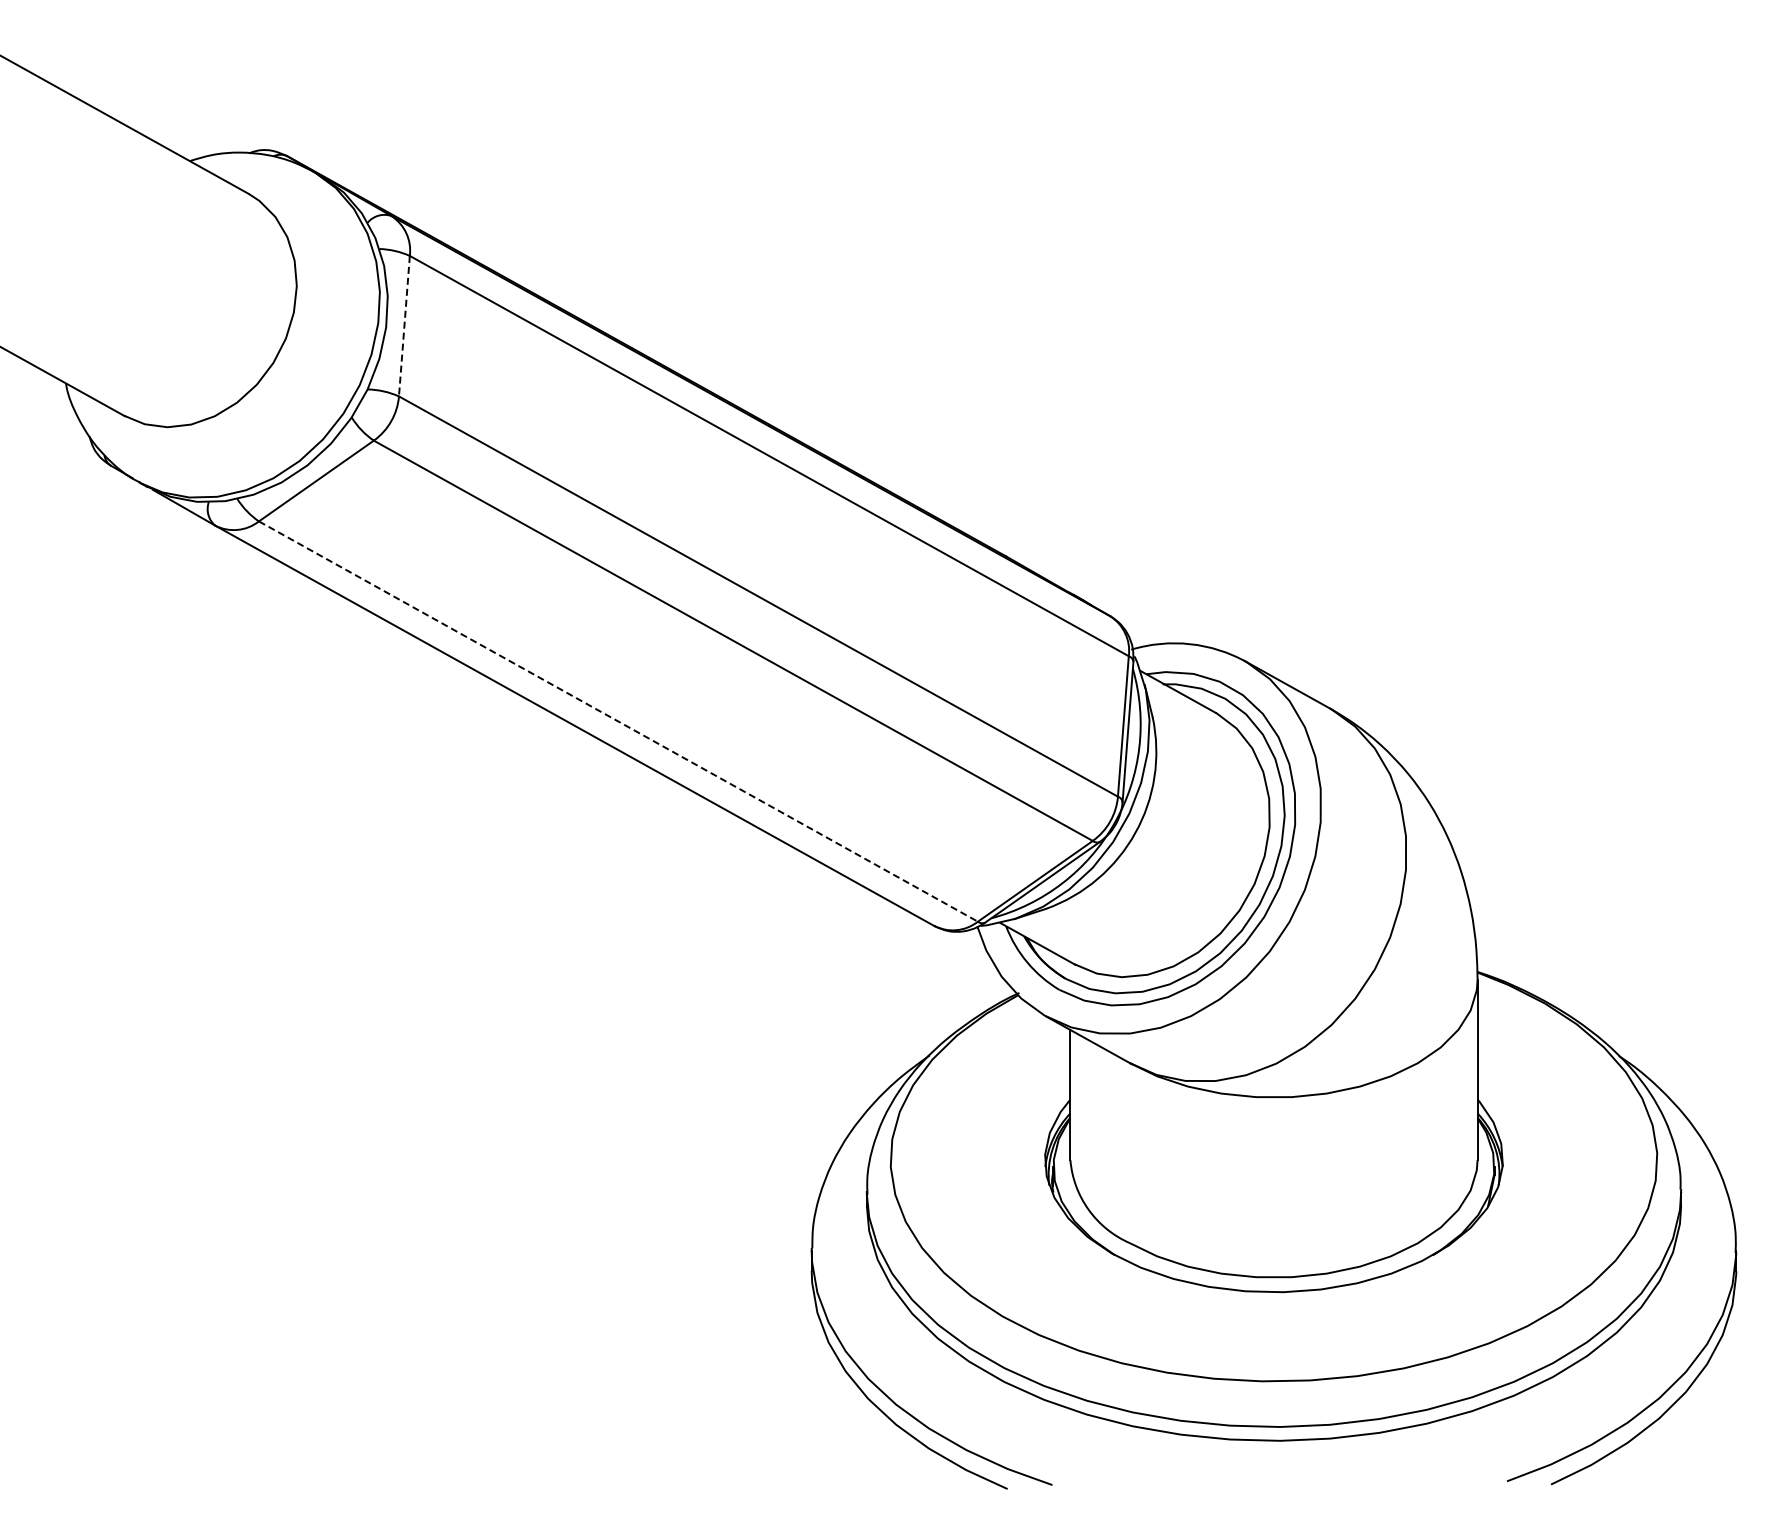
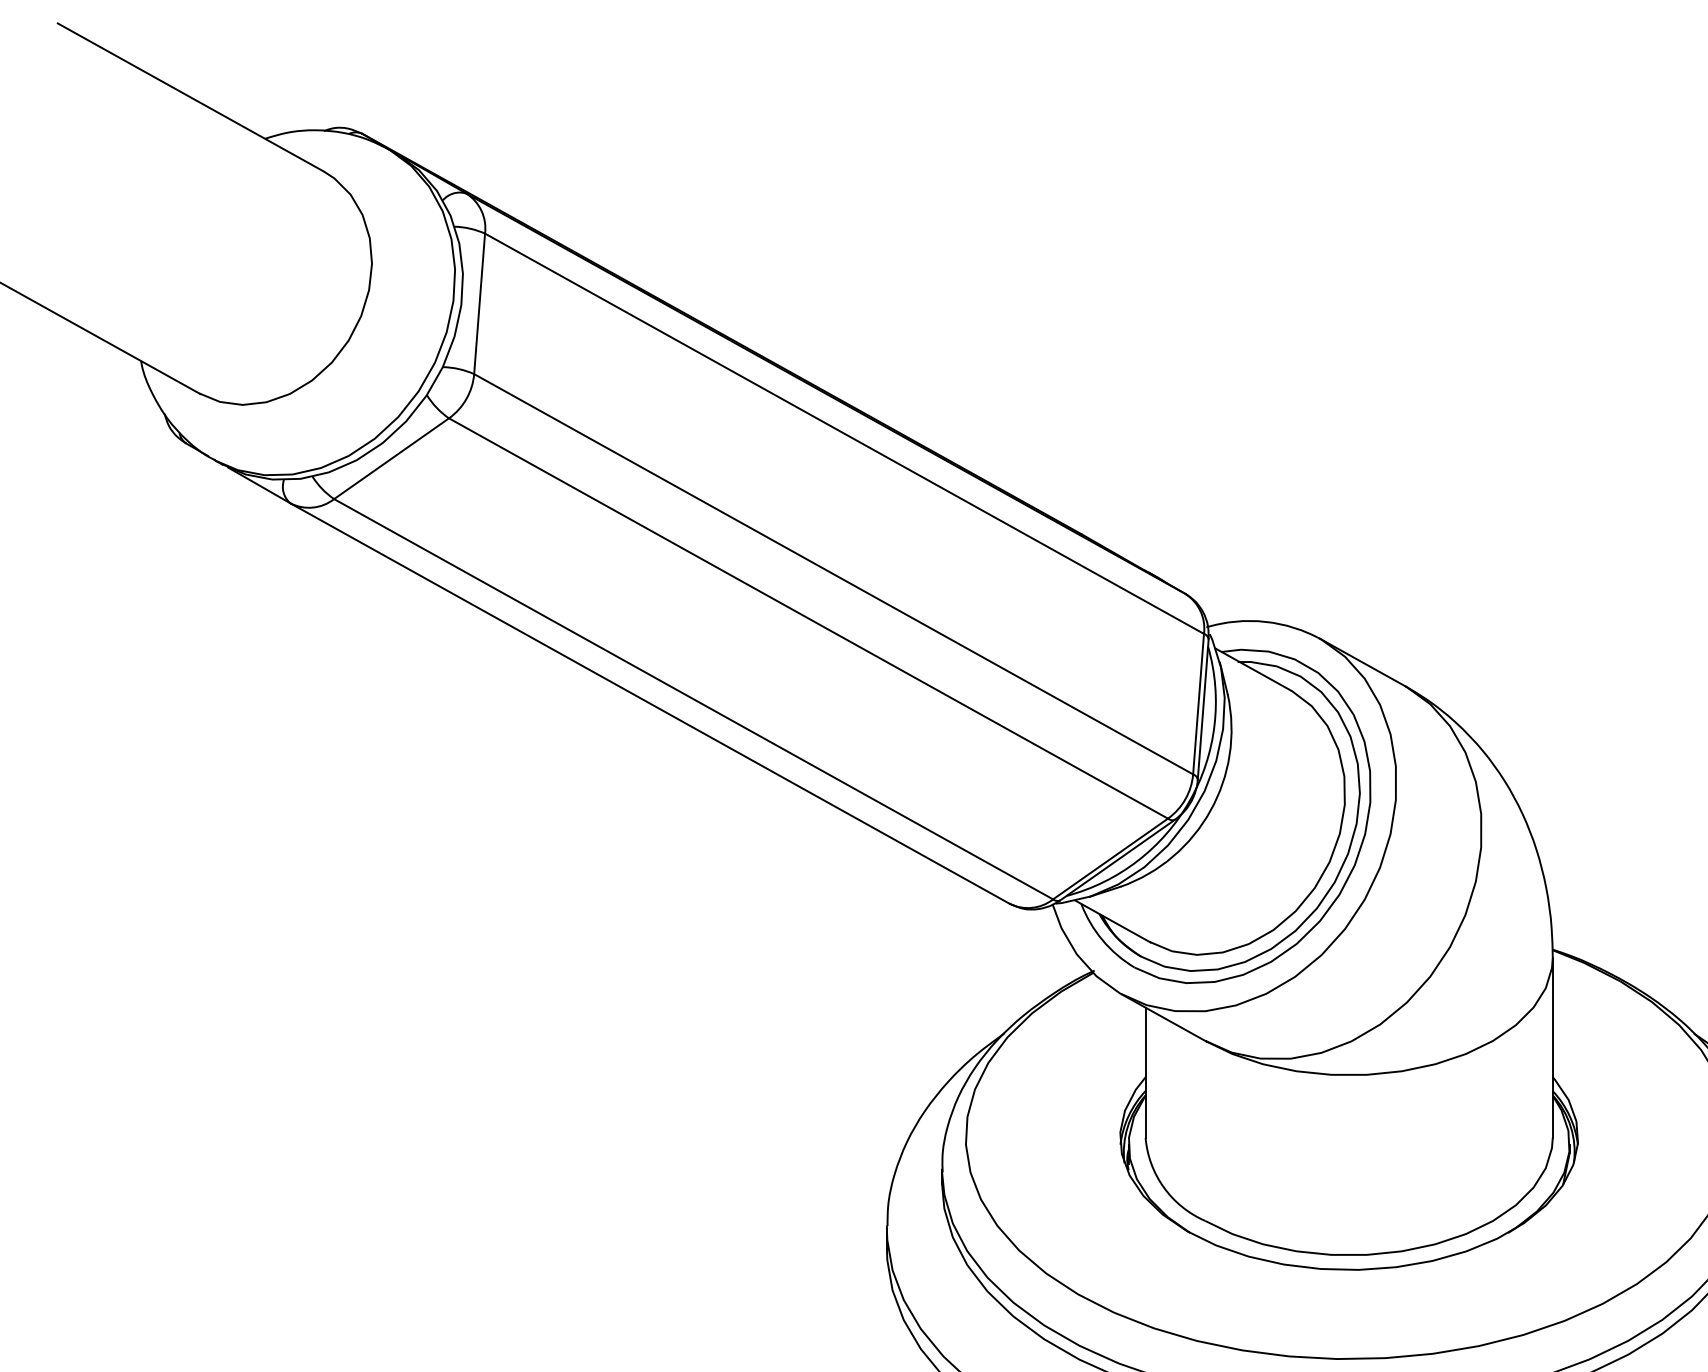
line: (404, 326) -> (479, 304), dashed -> solid
line: (618, 721) -> (693, 699), dashed -> solid

